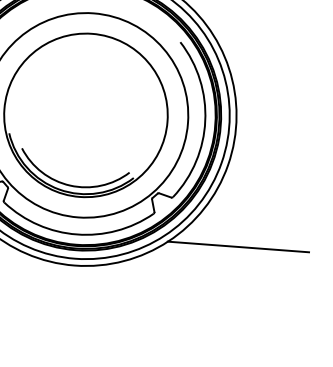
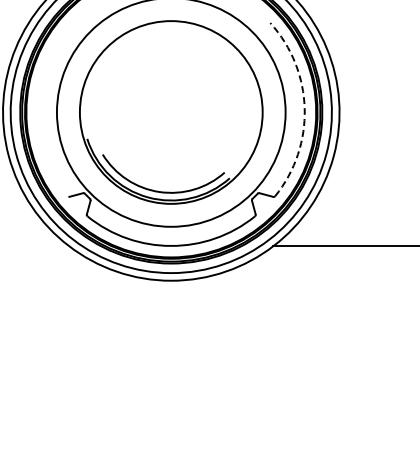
arc: (205, 120) -> (304, 108), solid -> dashed

